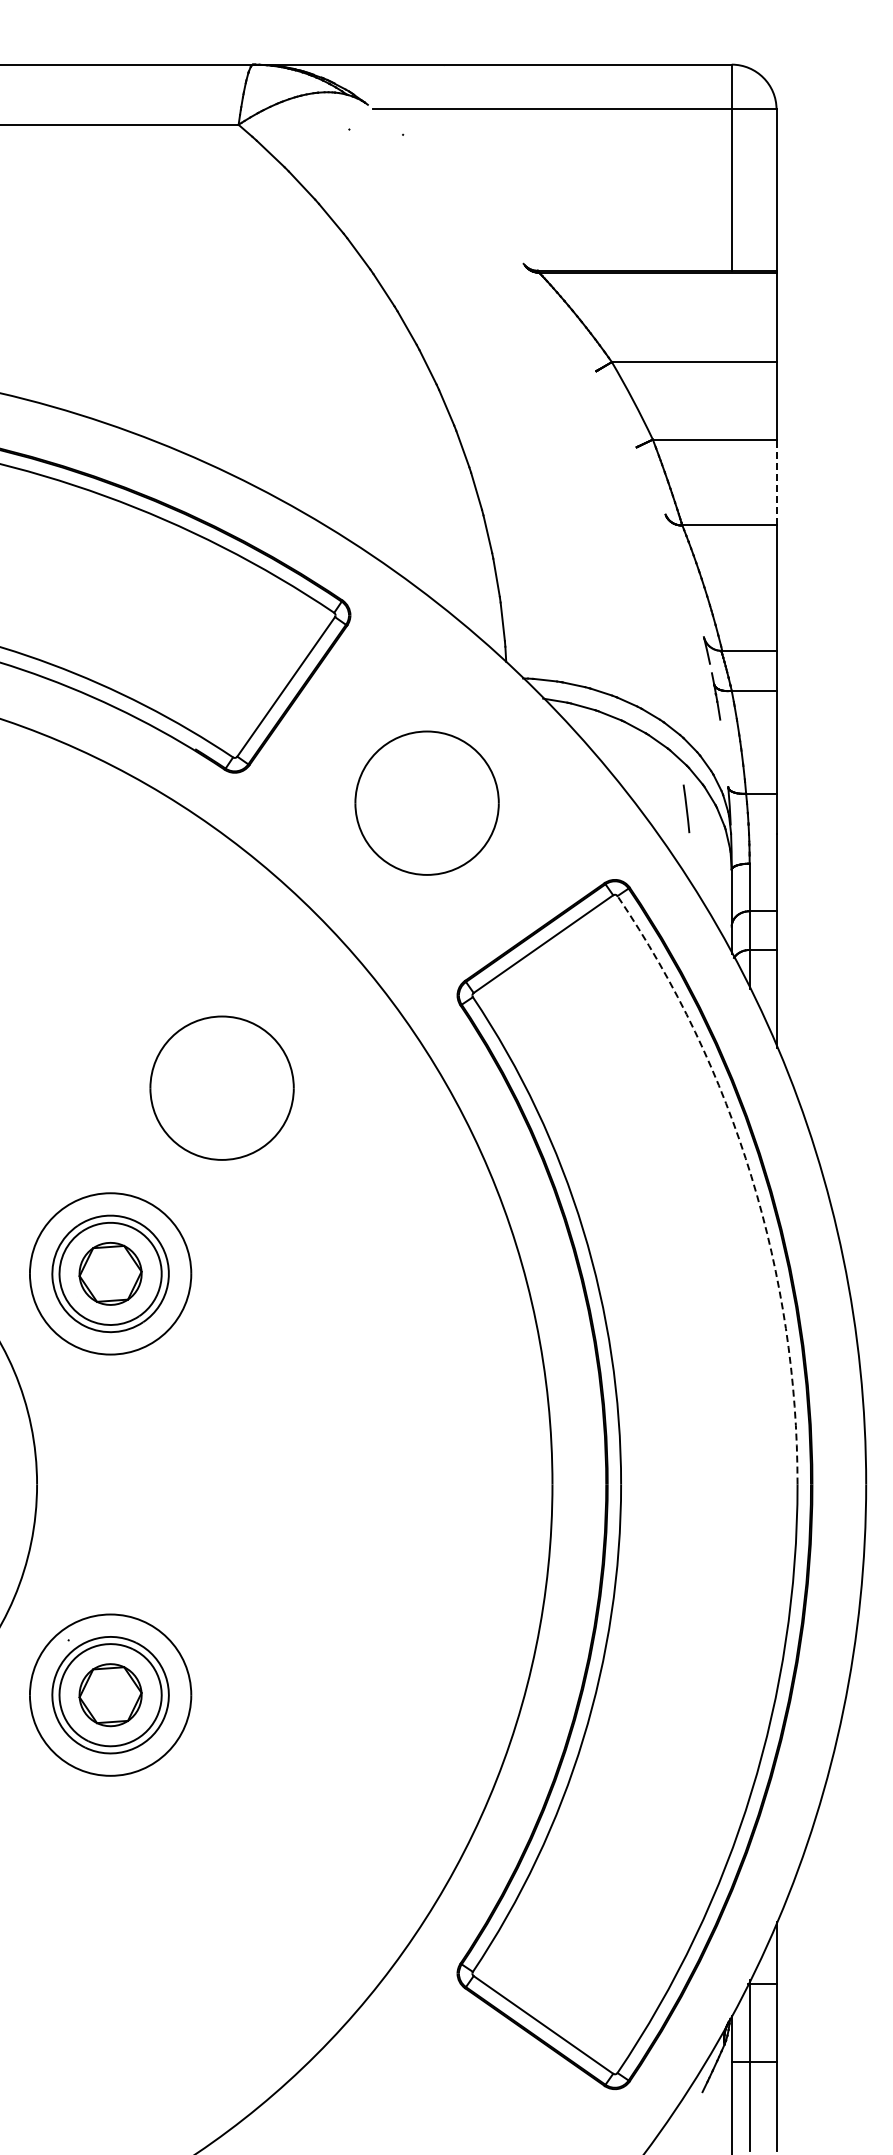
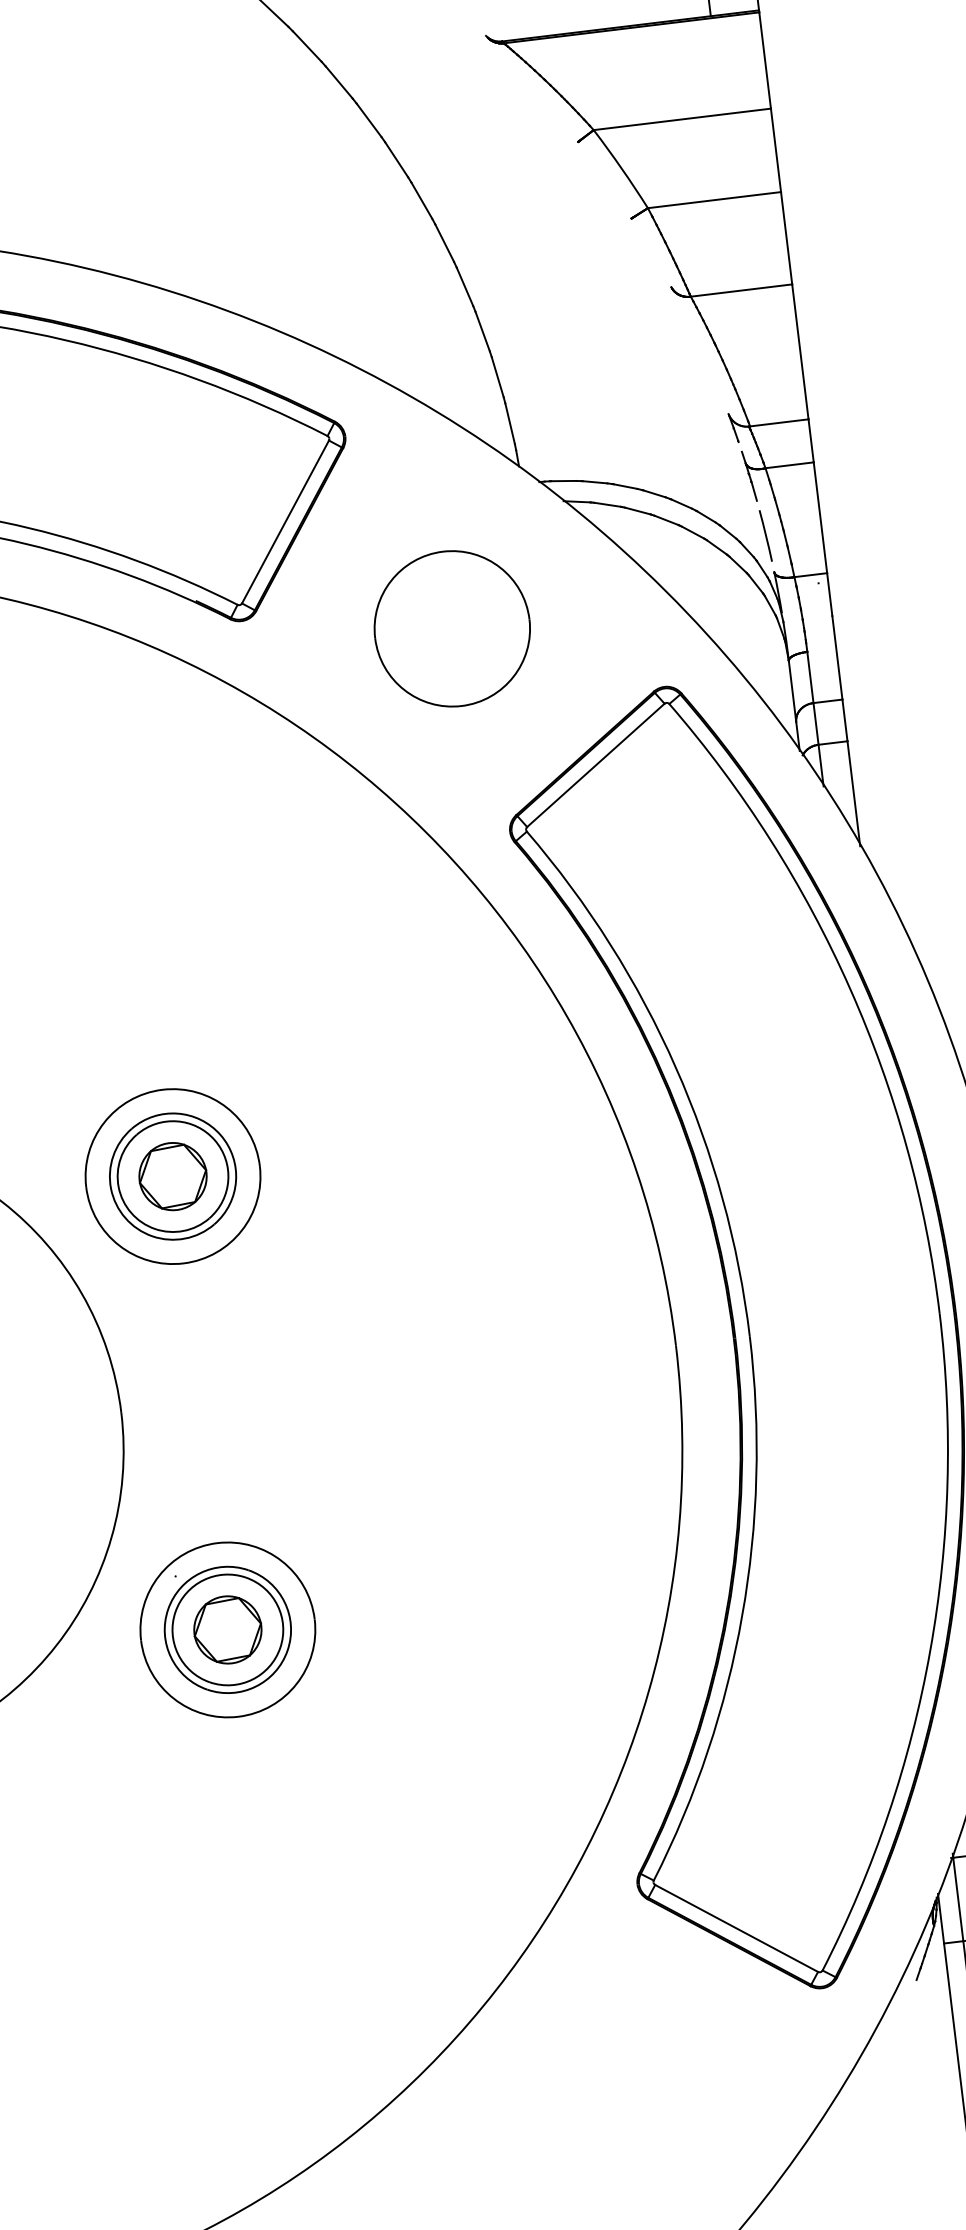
line: (776, 482) -> (786, 238), dashed -> solid
line: (686, 808) -> (765, 535), moved
part: (221, 1087) -> (268, 961), removed
arc: (751, 1176) -> (850, 988), dashed -> solid

